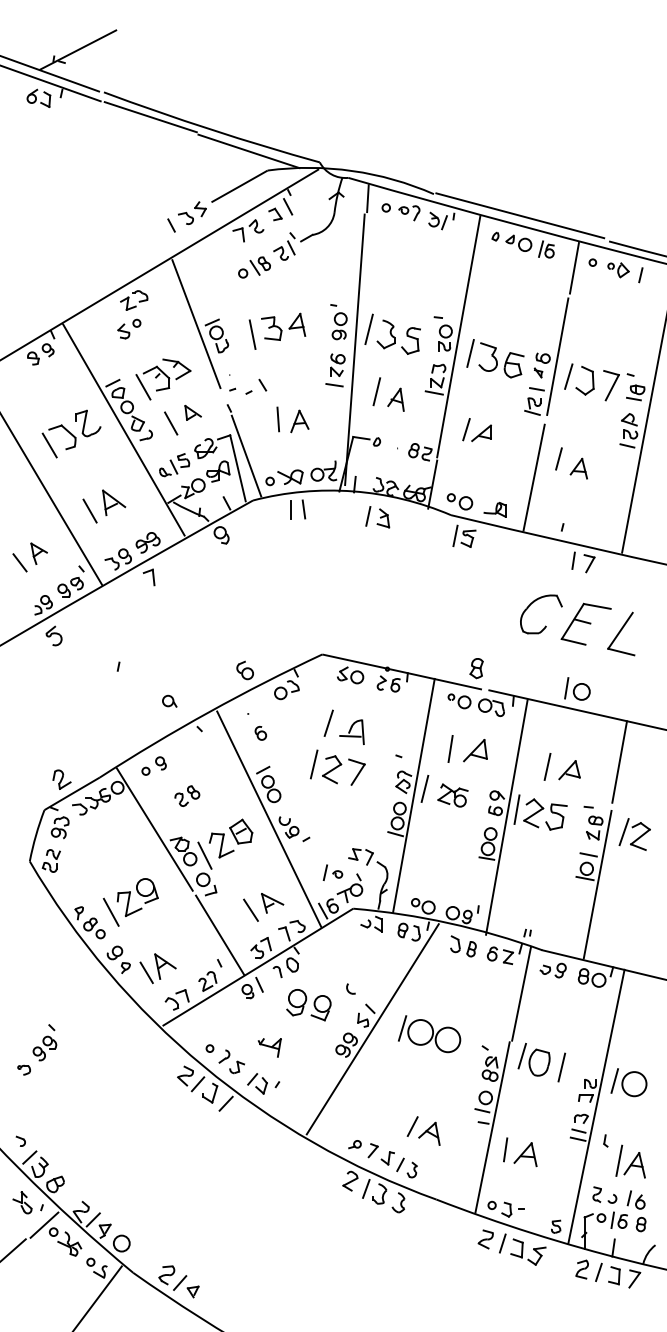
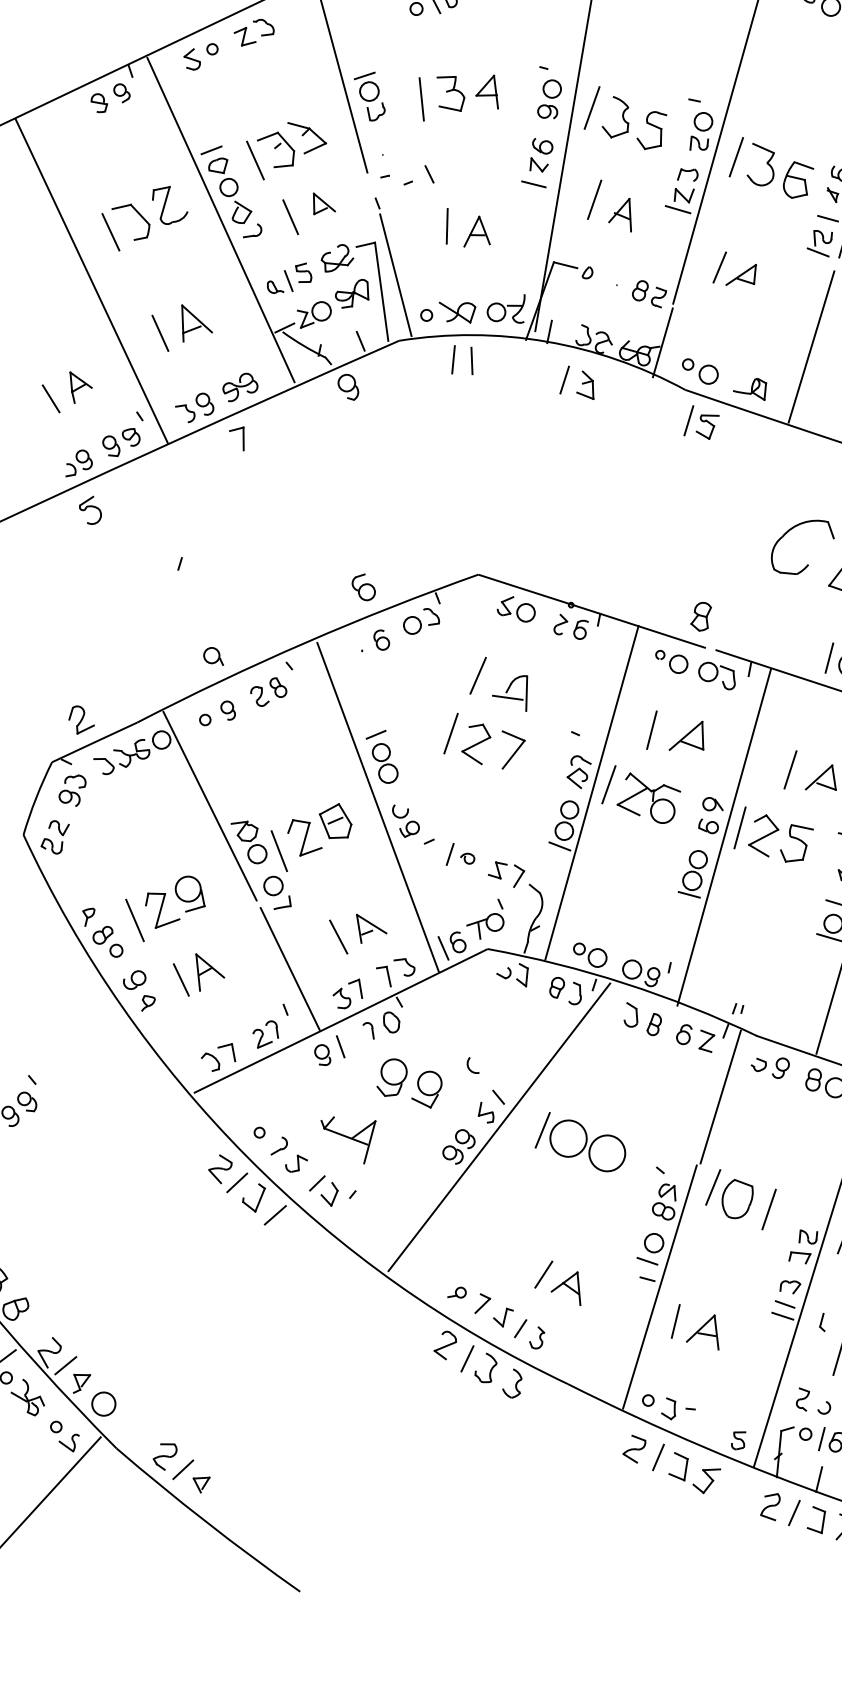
part: (129, 328) -> (200, 55), moved
part: (169, 700) -> (213, 654), moved
part: (260, 732) -> (381, 638), moved
part: (187, 795) -> (269, 691), moved
part: (452, 795) -> (648, 798), size x1.43
part: (332, 872) -> (460, 855), moved
part: (157, 968) -> (197, 975), moved
part: (269, 1047) -> (346, 1139), size x1.67

